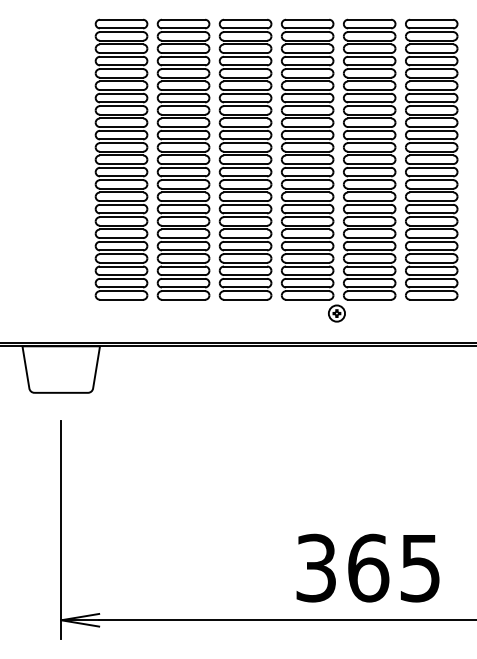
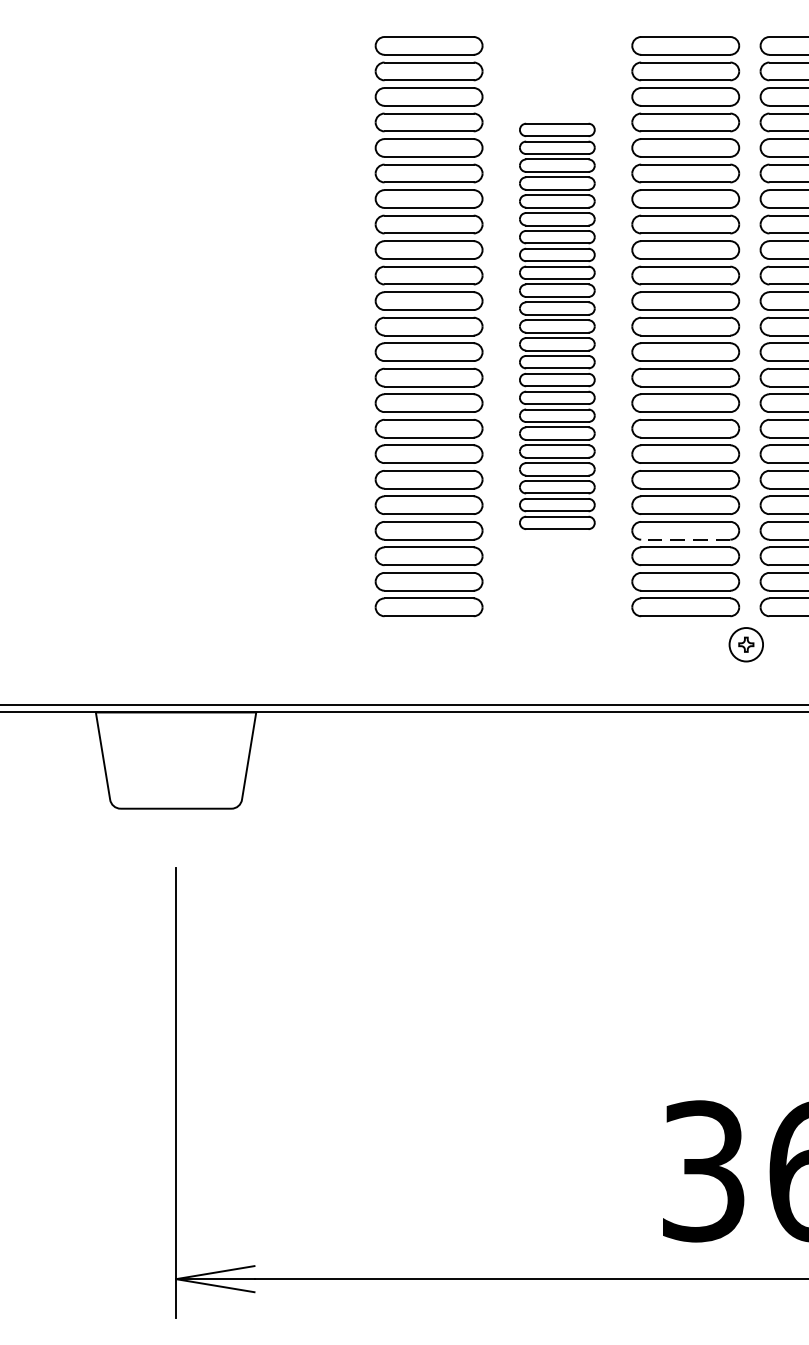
part: (121, 159) -> (300, 326), removed
part: (245, 159) -> (557, 326), size x0.7
line: (307, 262) -> (685, 539), solid -> dashed

